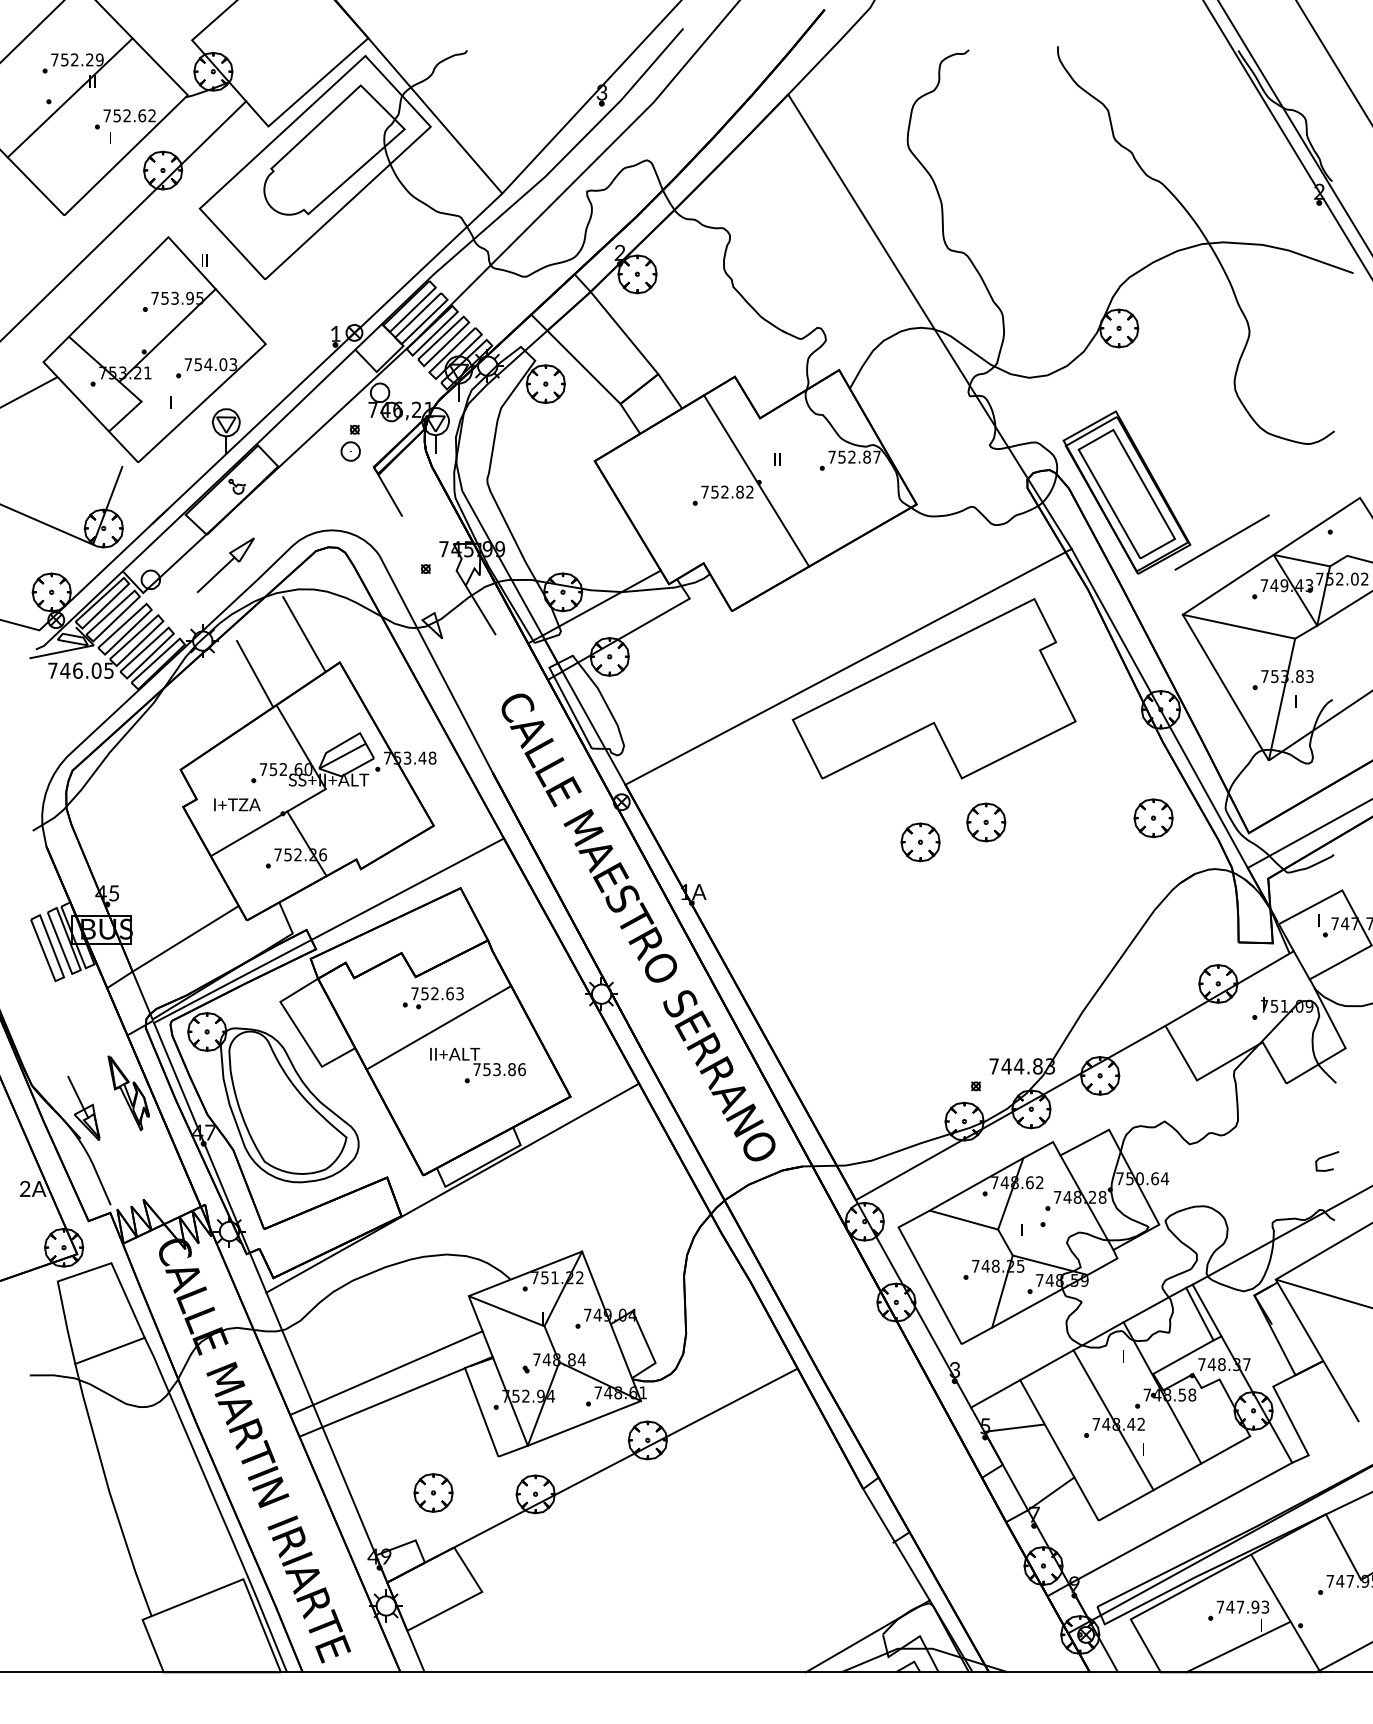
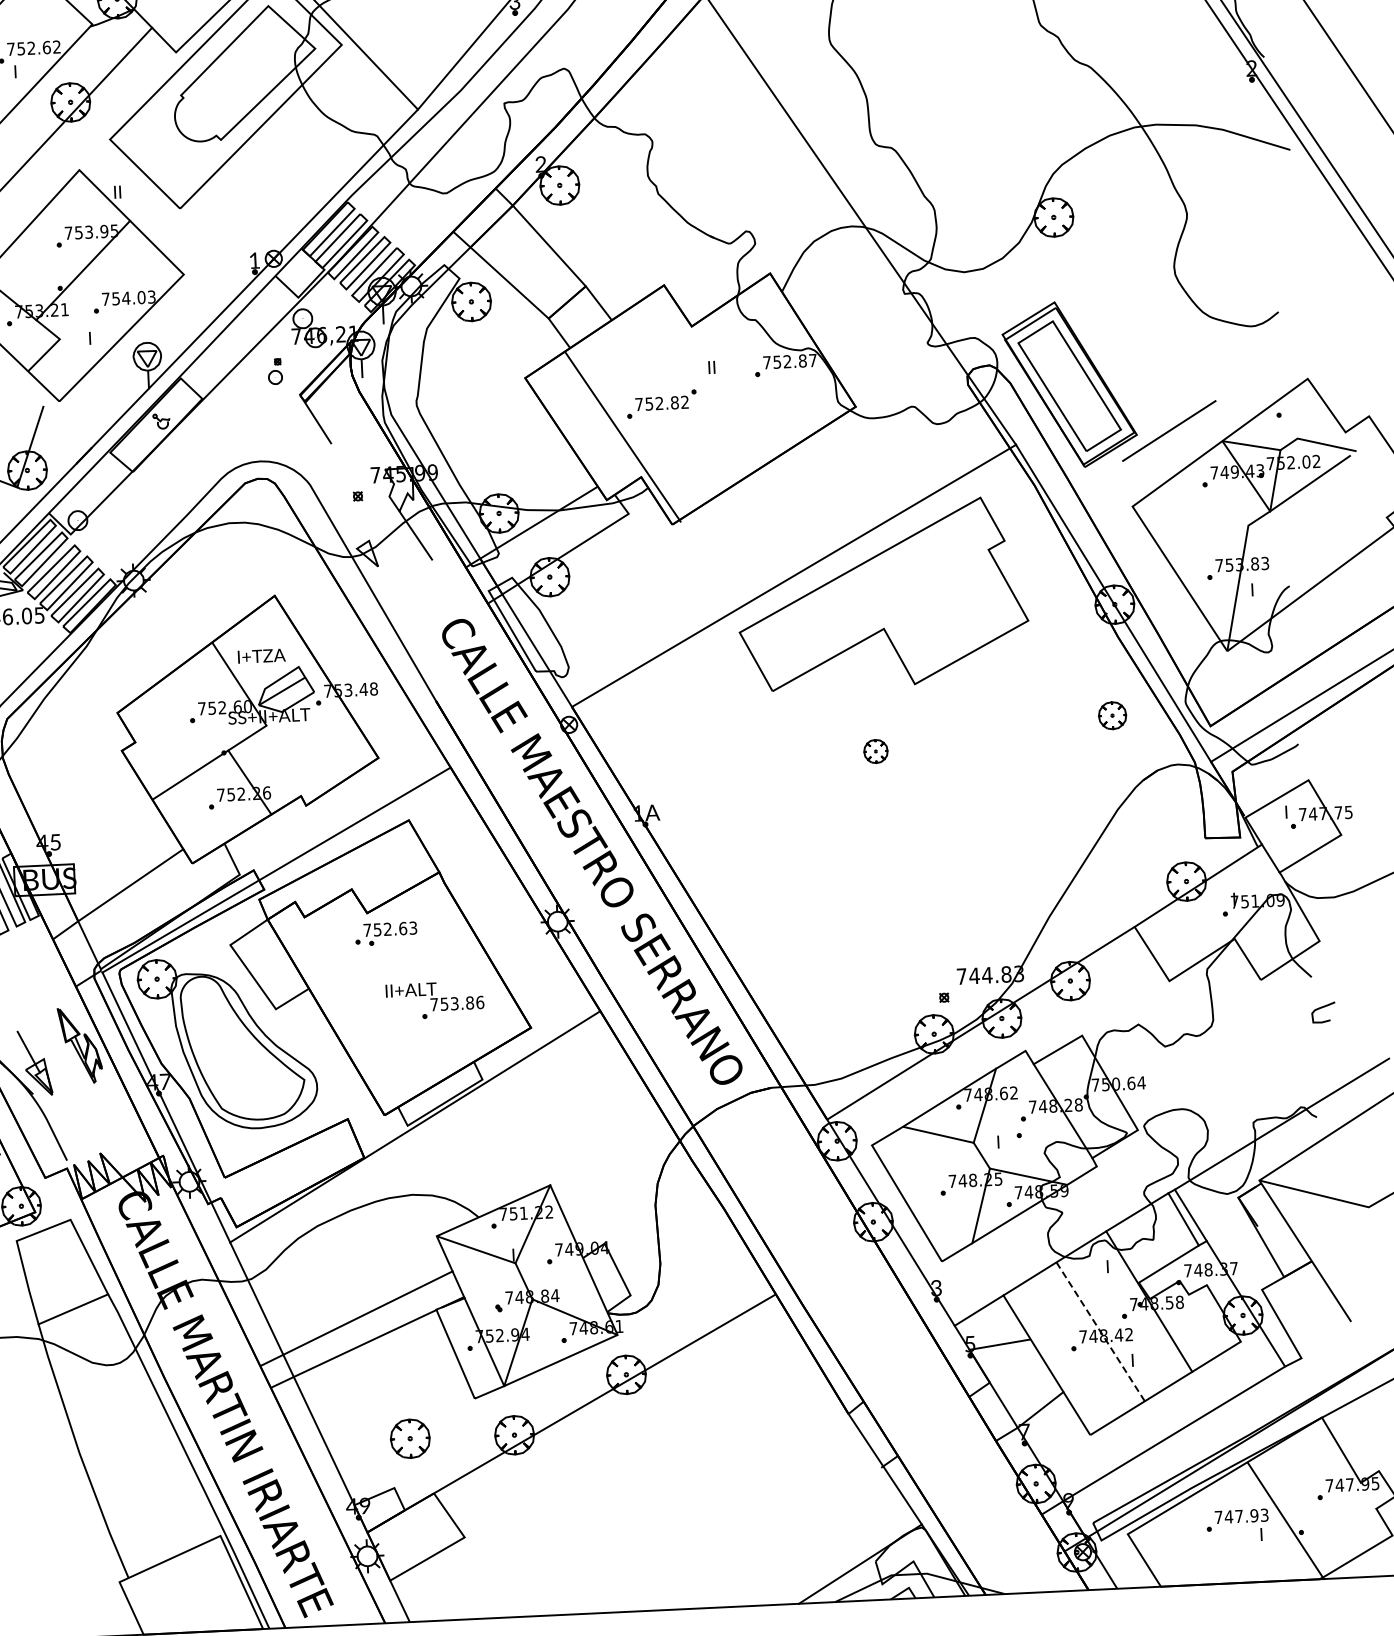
part: (350, 442) -> (275, 370), size x0.7
line: (756, 480) -> (622, 436), moved
part: (225, 565) -> (153, 502), removed
line: (1238, 626) -> (1189, 515), removed
line: (304, 634) -> (237, 569), removed
line: (255, 674) -> (189, 612), removed
text: (237, 804) -> (261, 655), moved
part: (1153, 818) -> (1112, 715), size x0.7
part: (986, 822) -> (942, 728), removed
part: (920, 842) -> (875, 751), size x0.6
line: (438, 1027) -> (392, 963), removed
curve: (1325, 1157) -> (1321, 1008), moved
line: (1113, 1420) -> (1100, 1332), solid -> dashed
line: (1238, 1646) -> (1239, 1556), removed

